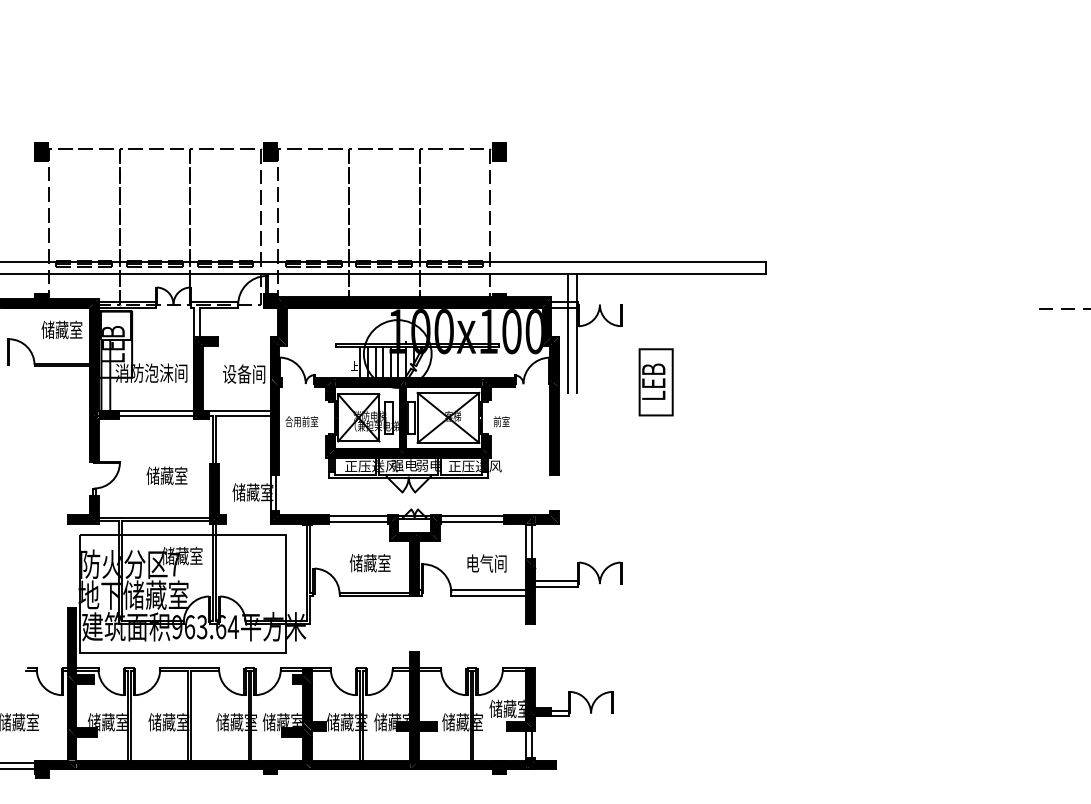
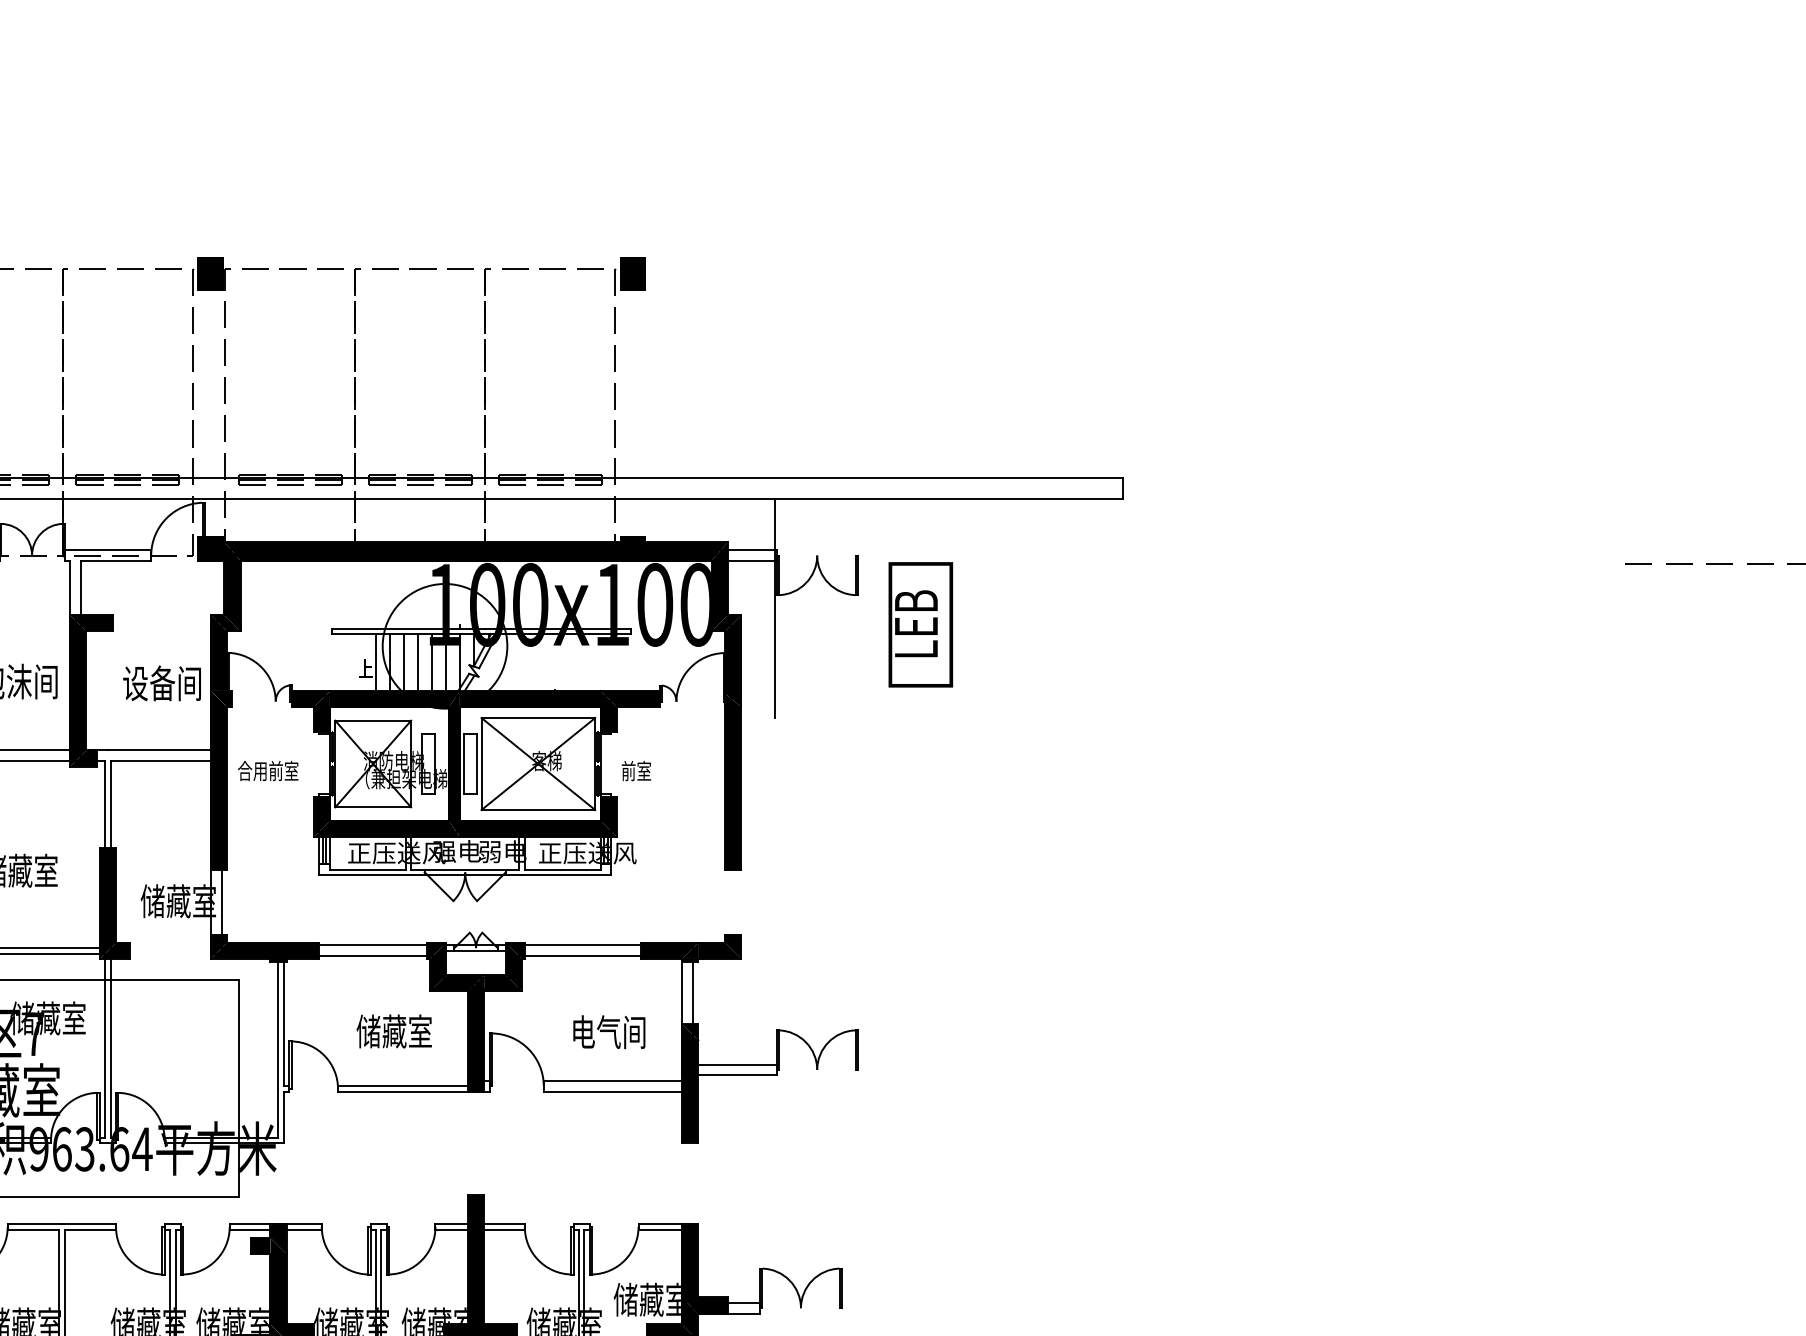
line: (568, 333) -> (759, 608), removed
text: (655, 382) -> (919, 625), moved

